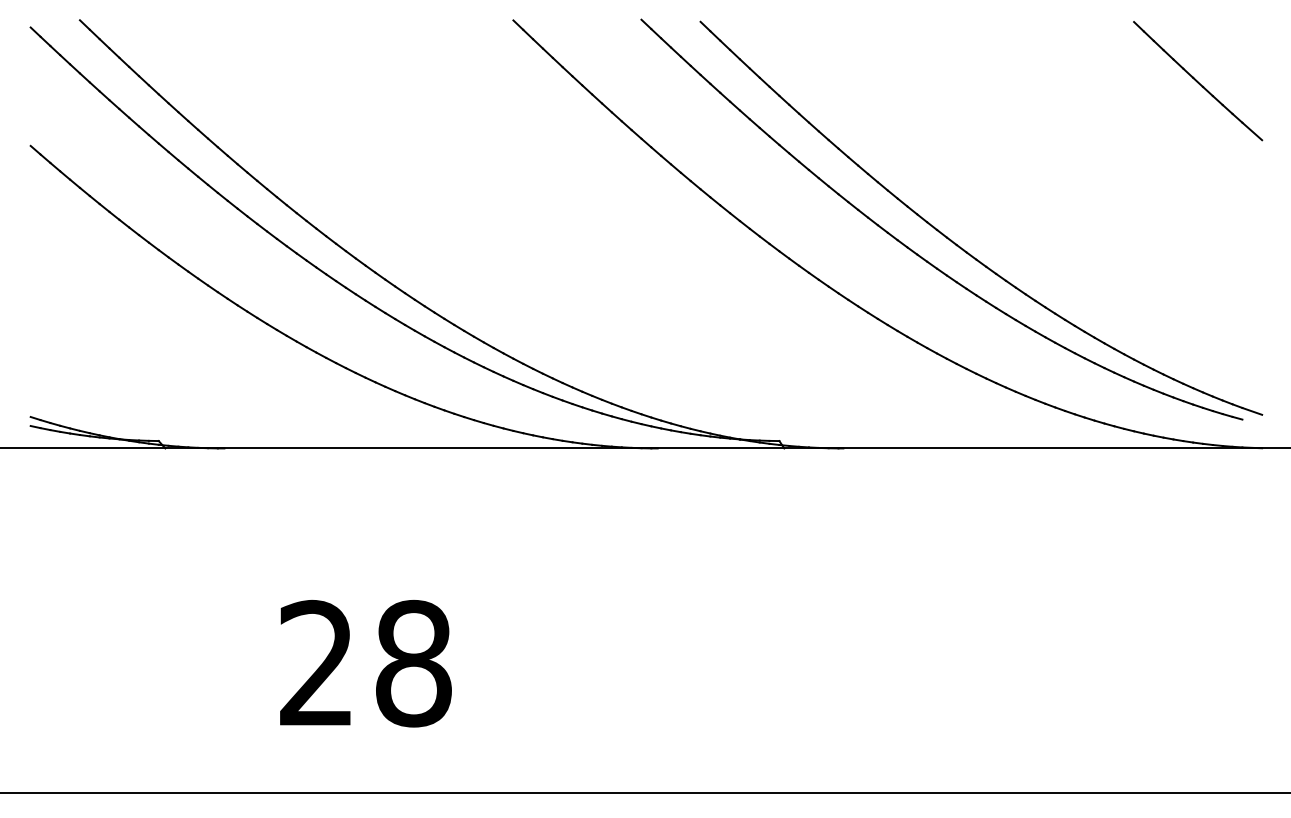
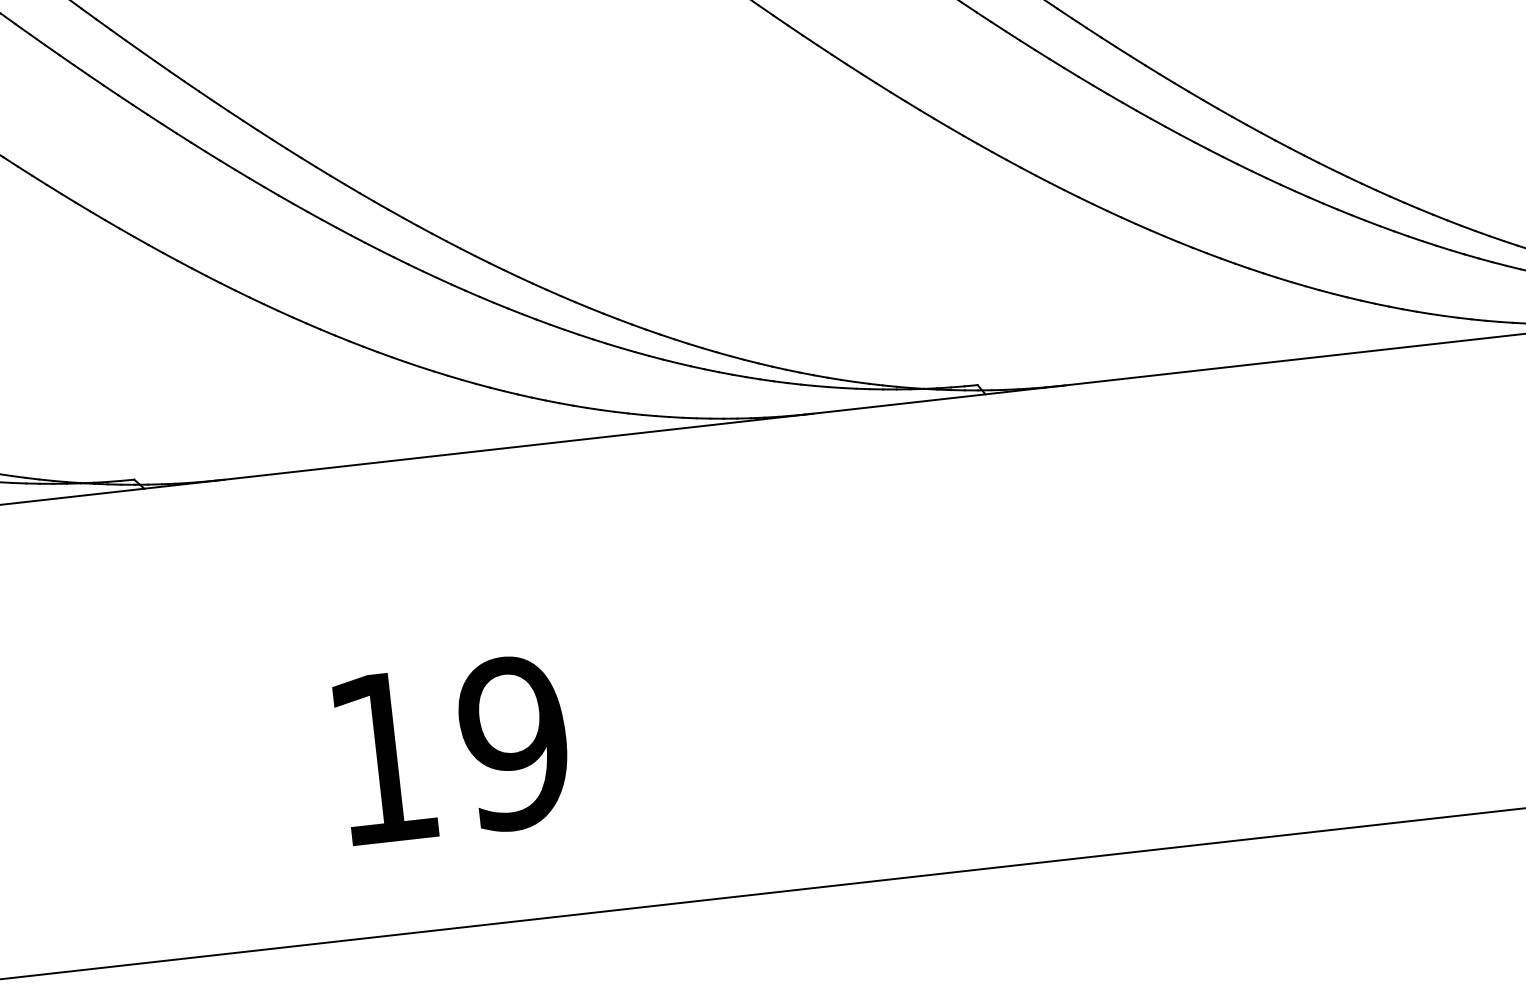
text: (365, 663) -> (449, 750), 28 -> 19

